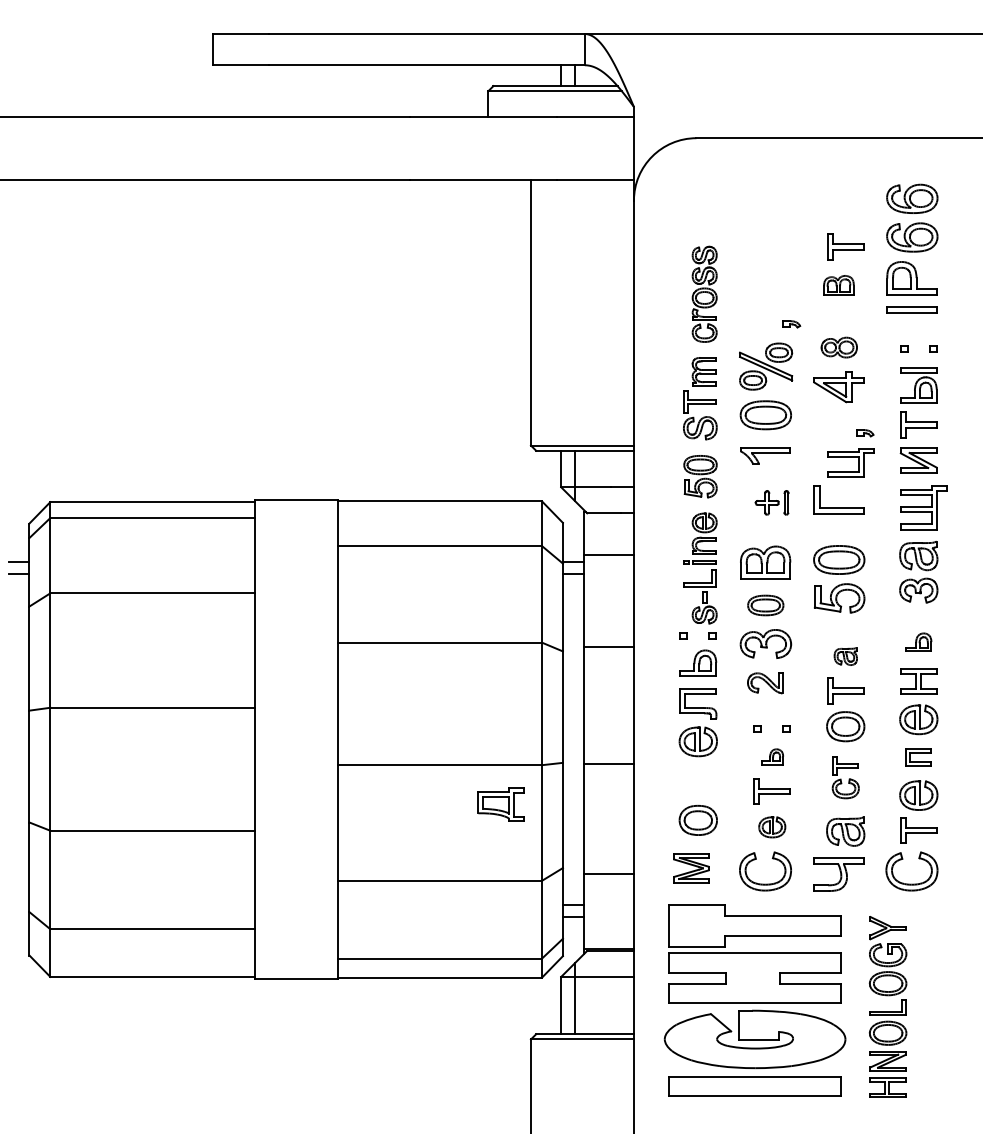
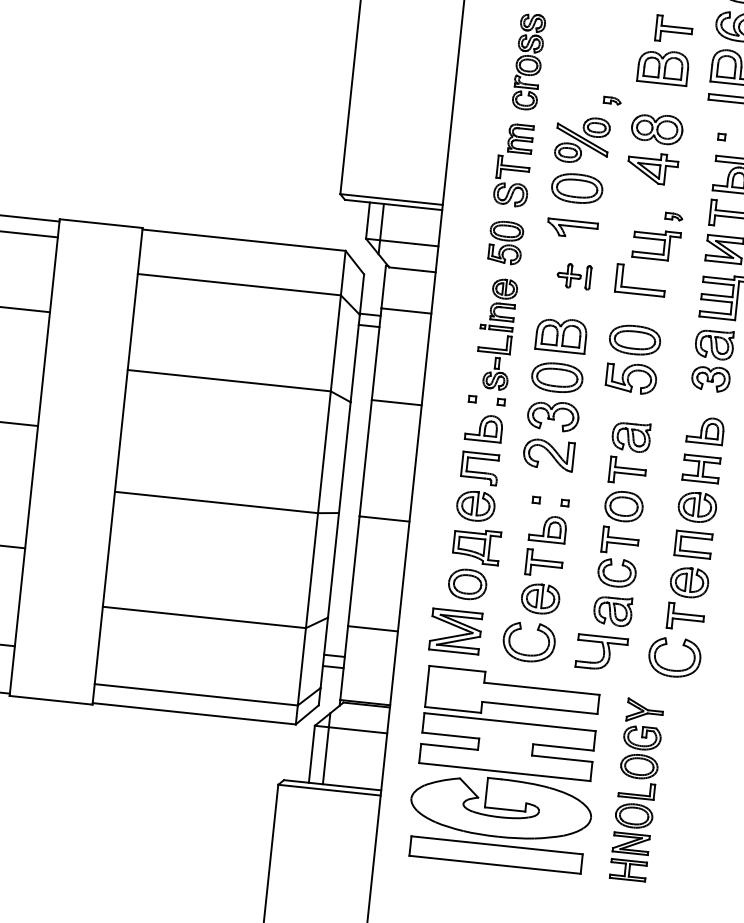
part: (838, 285) -> (662, 67), size x1.67
part: (839, 347) -> (657, 128), size x1.43
part: (765, 605) -> (556, 377), size x1.43
part: (918, 641) -> (705, 429), size x1.43
part: (845, 656) -> (631, 436), size x1.67
part: (764, 683) -> (547, 455), size x1.43
part: (772, 756) -> (548, 528), size x1.67
part: (918, 757) -> (693, 544), size x1.43
part: (845, 777) -> (618, 557), size x1.43
part: (500, 804) -> (475, 546), moved
part: (771, 827) -> (539, 599), size x1.43
part: (691, 868) -> (455, 631), size x1.43

